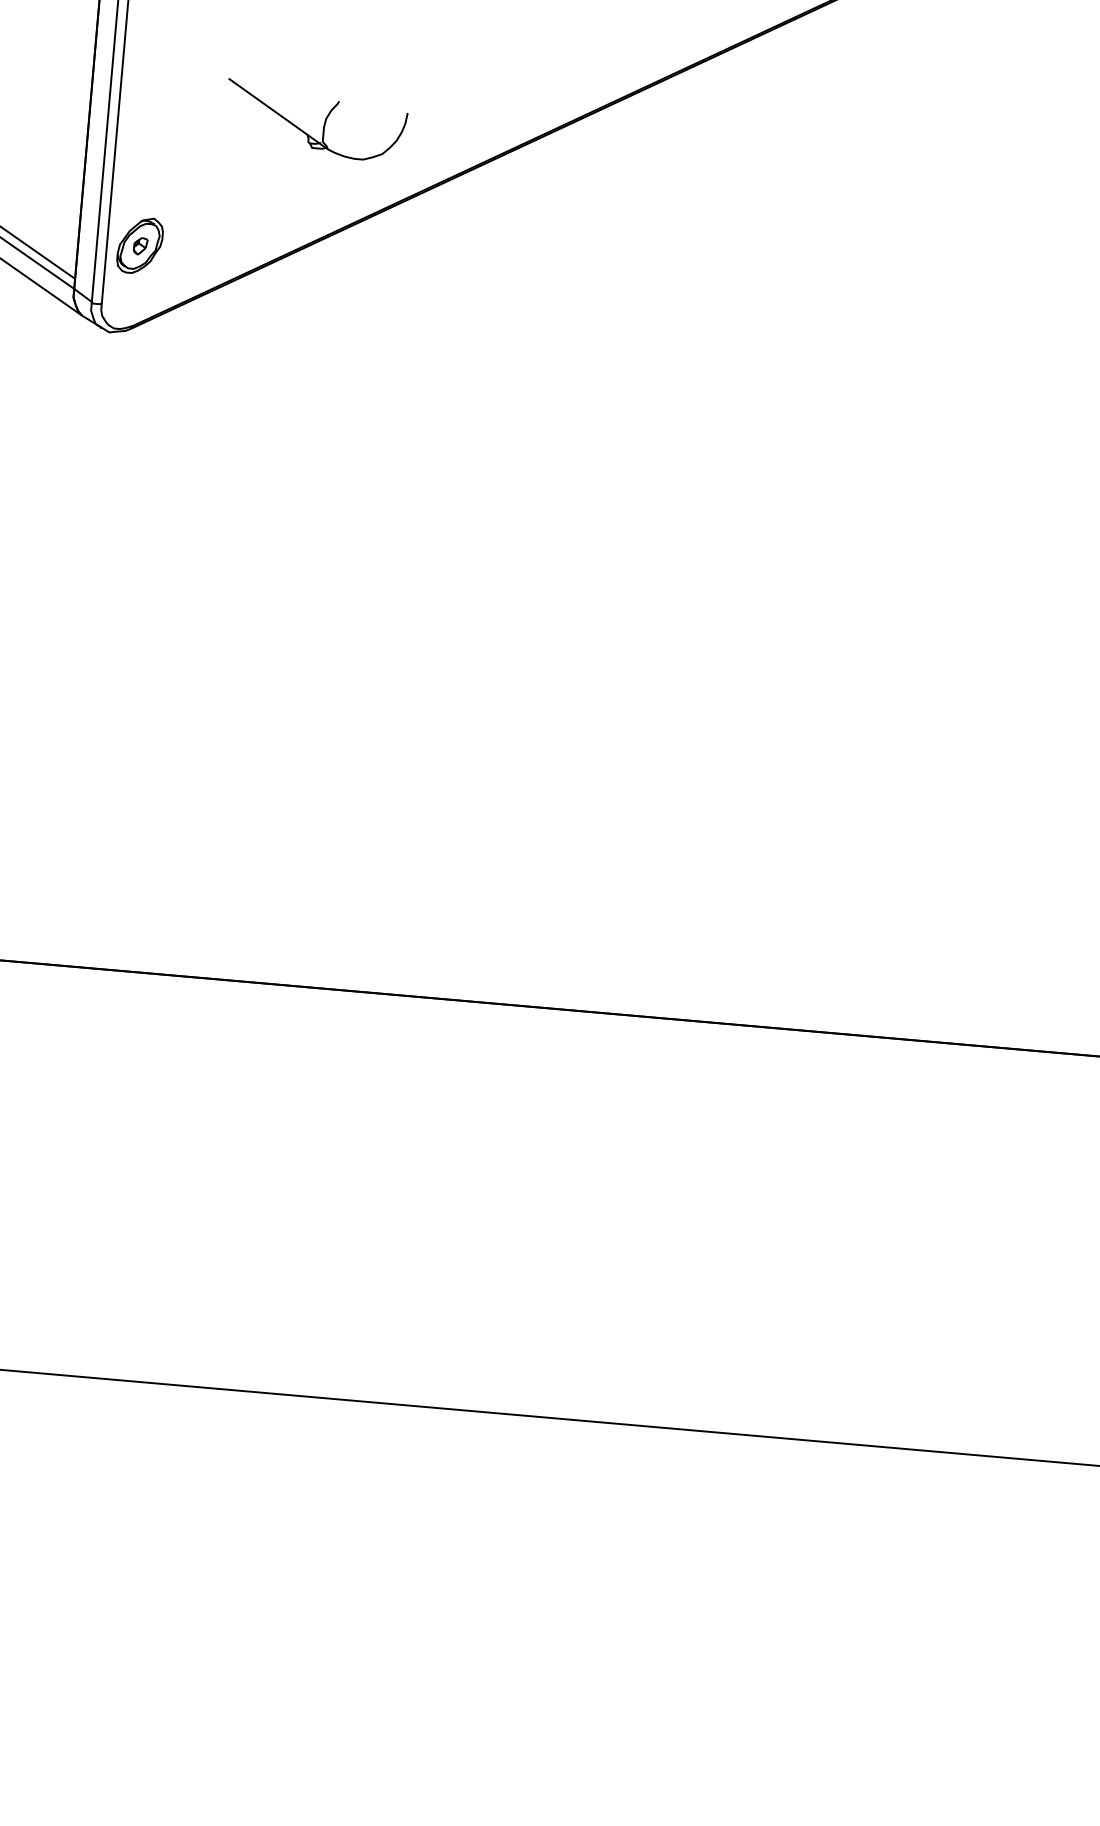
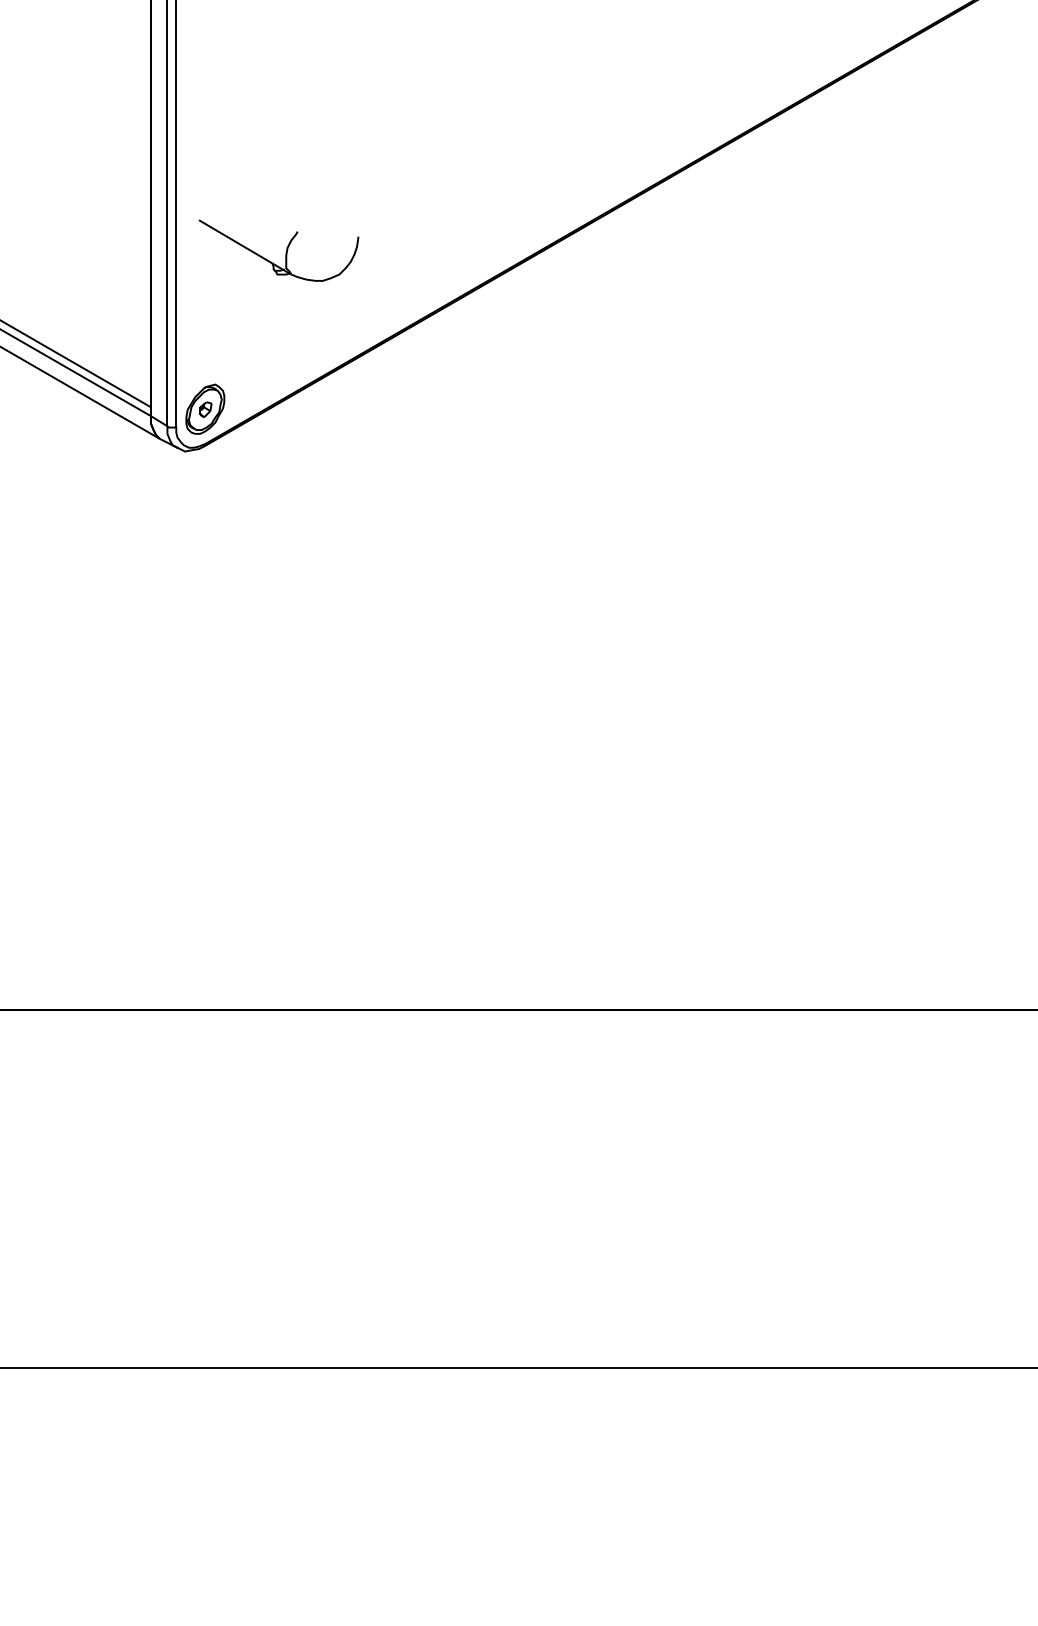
part: (323, 123) -> (285, 252), moved
part: (140, 244) -> (205, 408), moved

